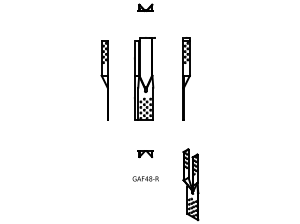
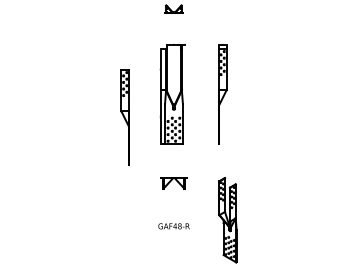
part: (104, 80) -> (124, 117), moved
part: (145, 153) -> (173, 183), size x1.4
text: (145, 179) -> (173, 226), moved

